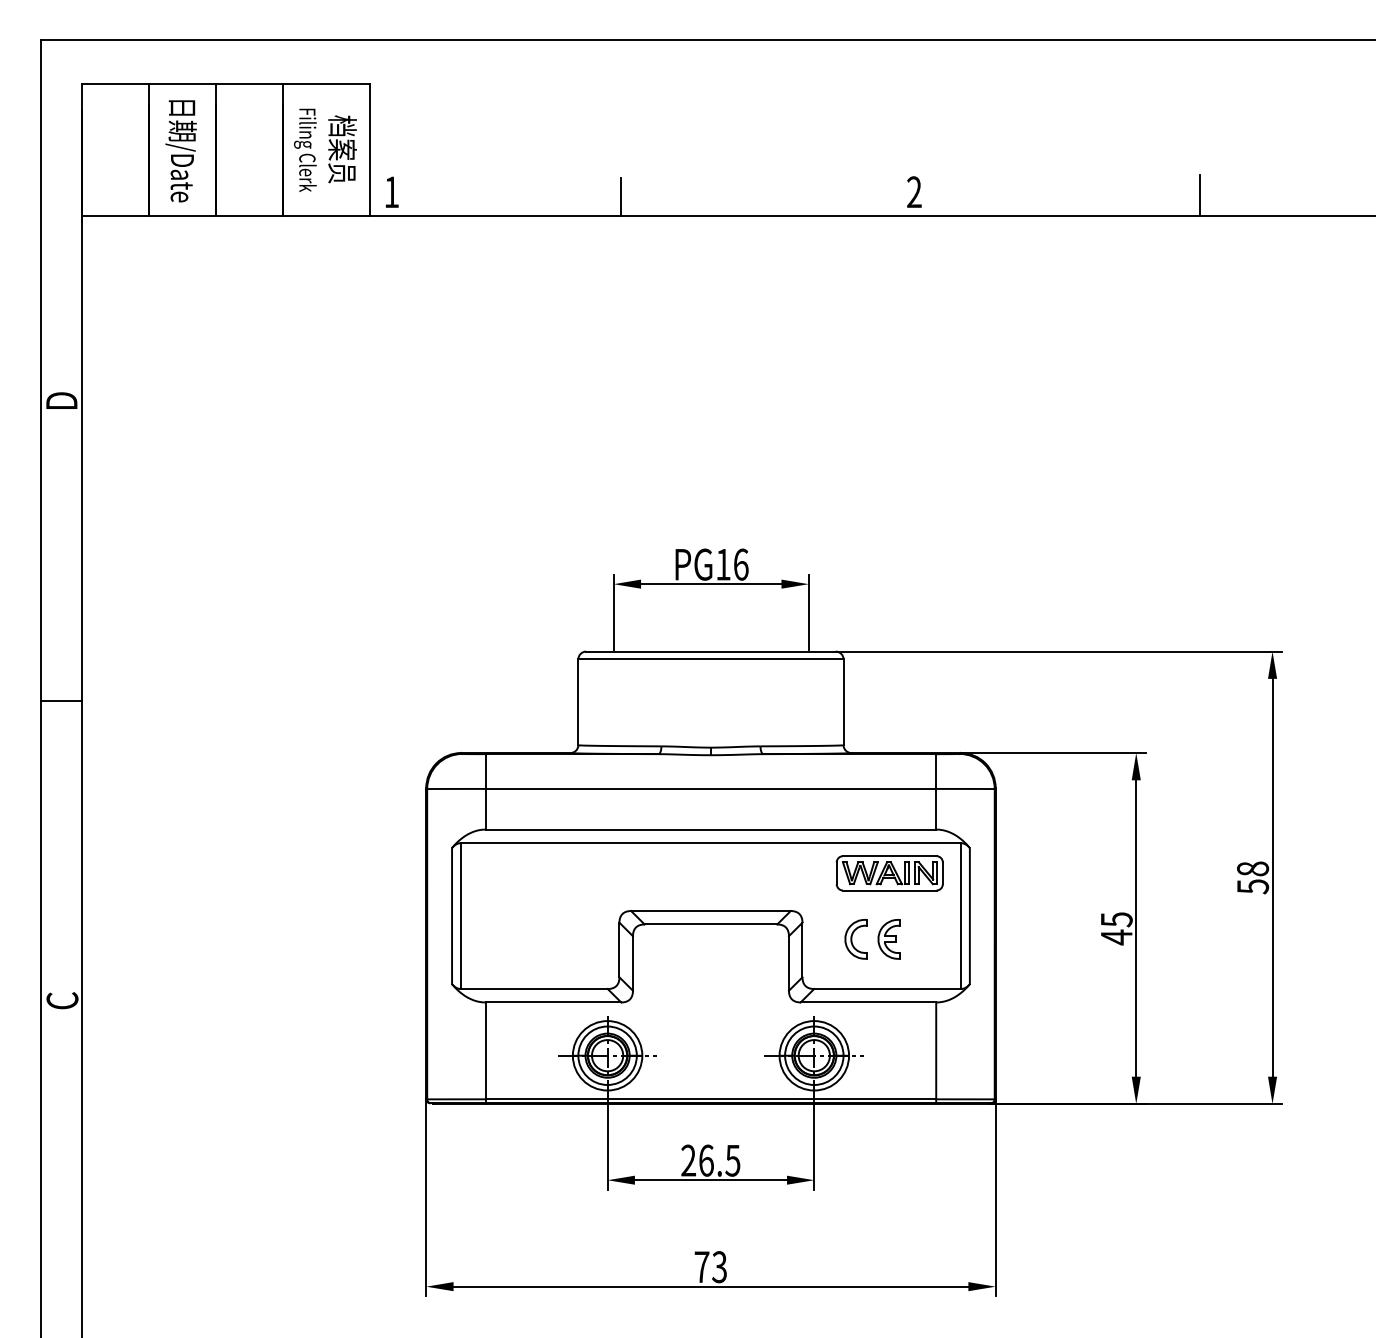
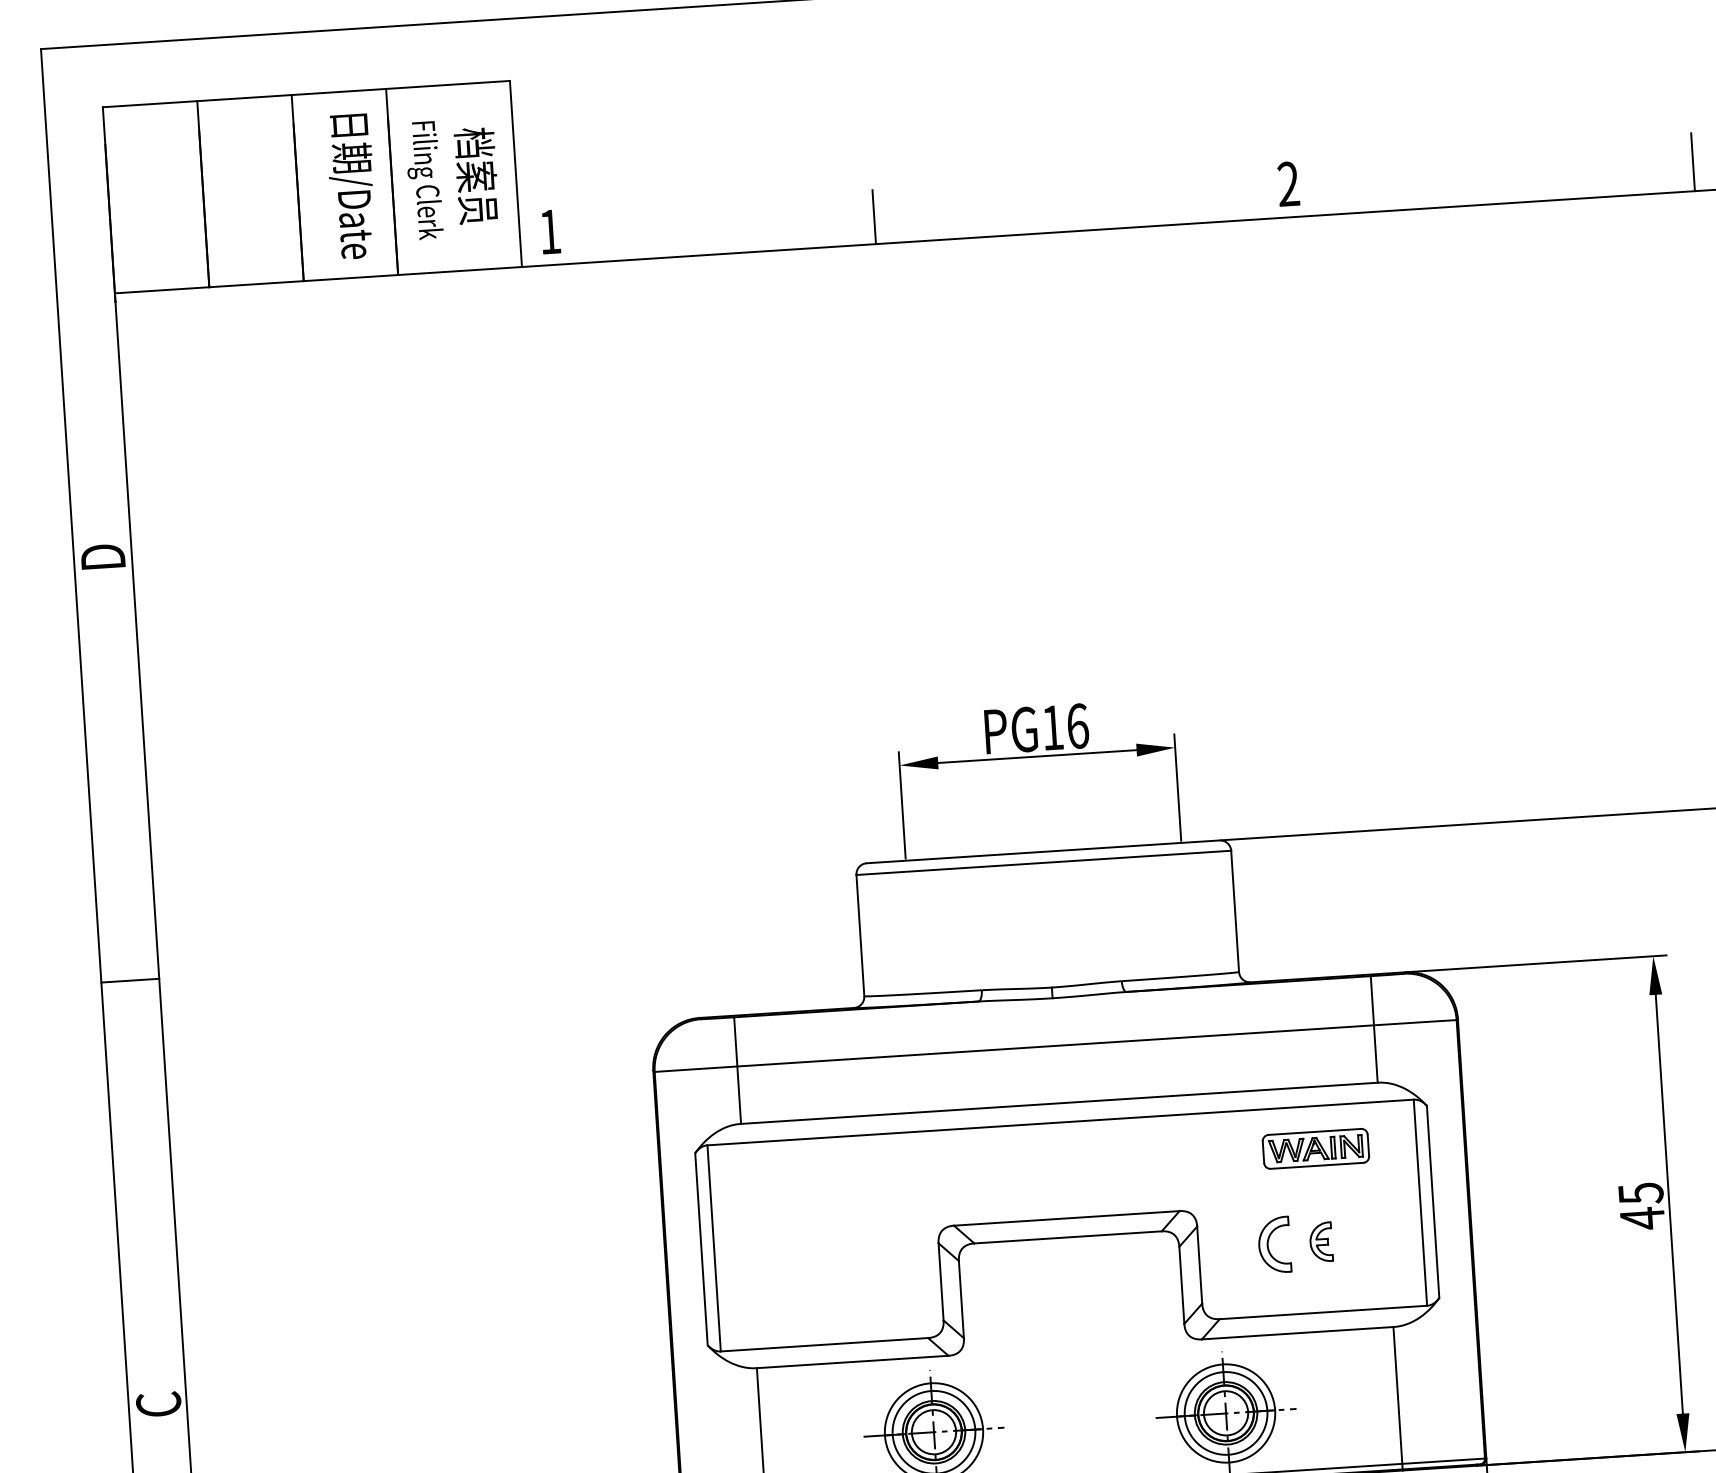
text: (180, 151) -> (351, 187), moved
part: (889, 873) -> (1315, 1149), size x0.7
part: (888, 939) -> (1320, 1242), size x0.7

